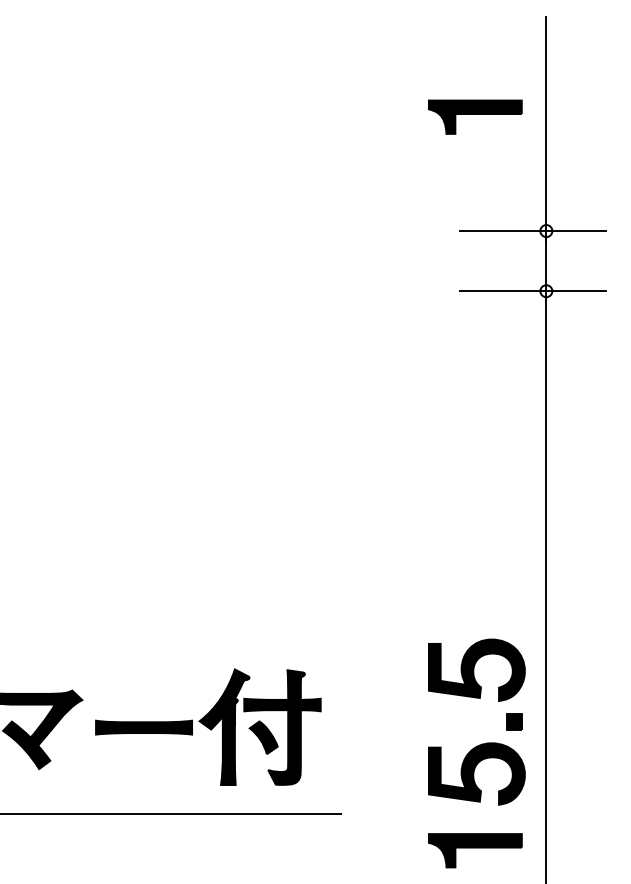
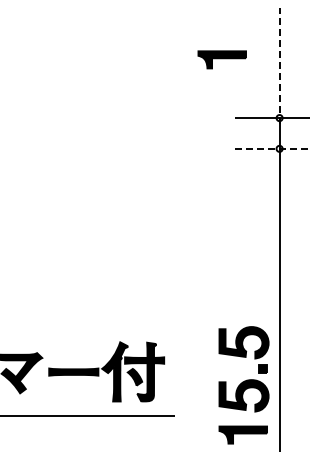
part: (473, 116) -> (221, 59), moved
line: (546, 130) -> (279, 66), solid -> dashed
line: (532, 290) -> (272, 148), solid -> dashed

